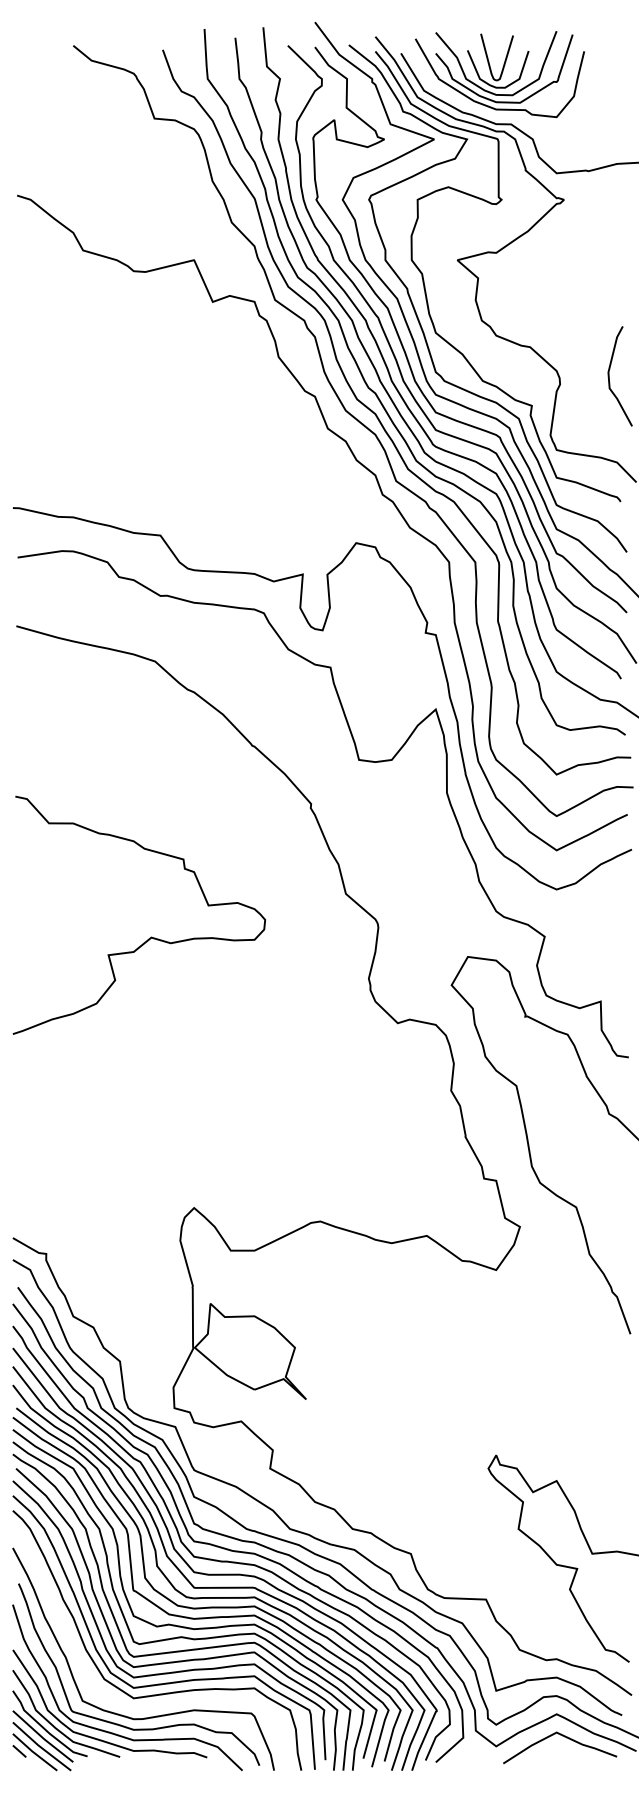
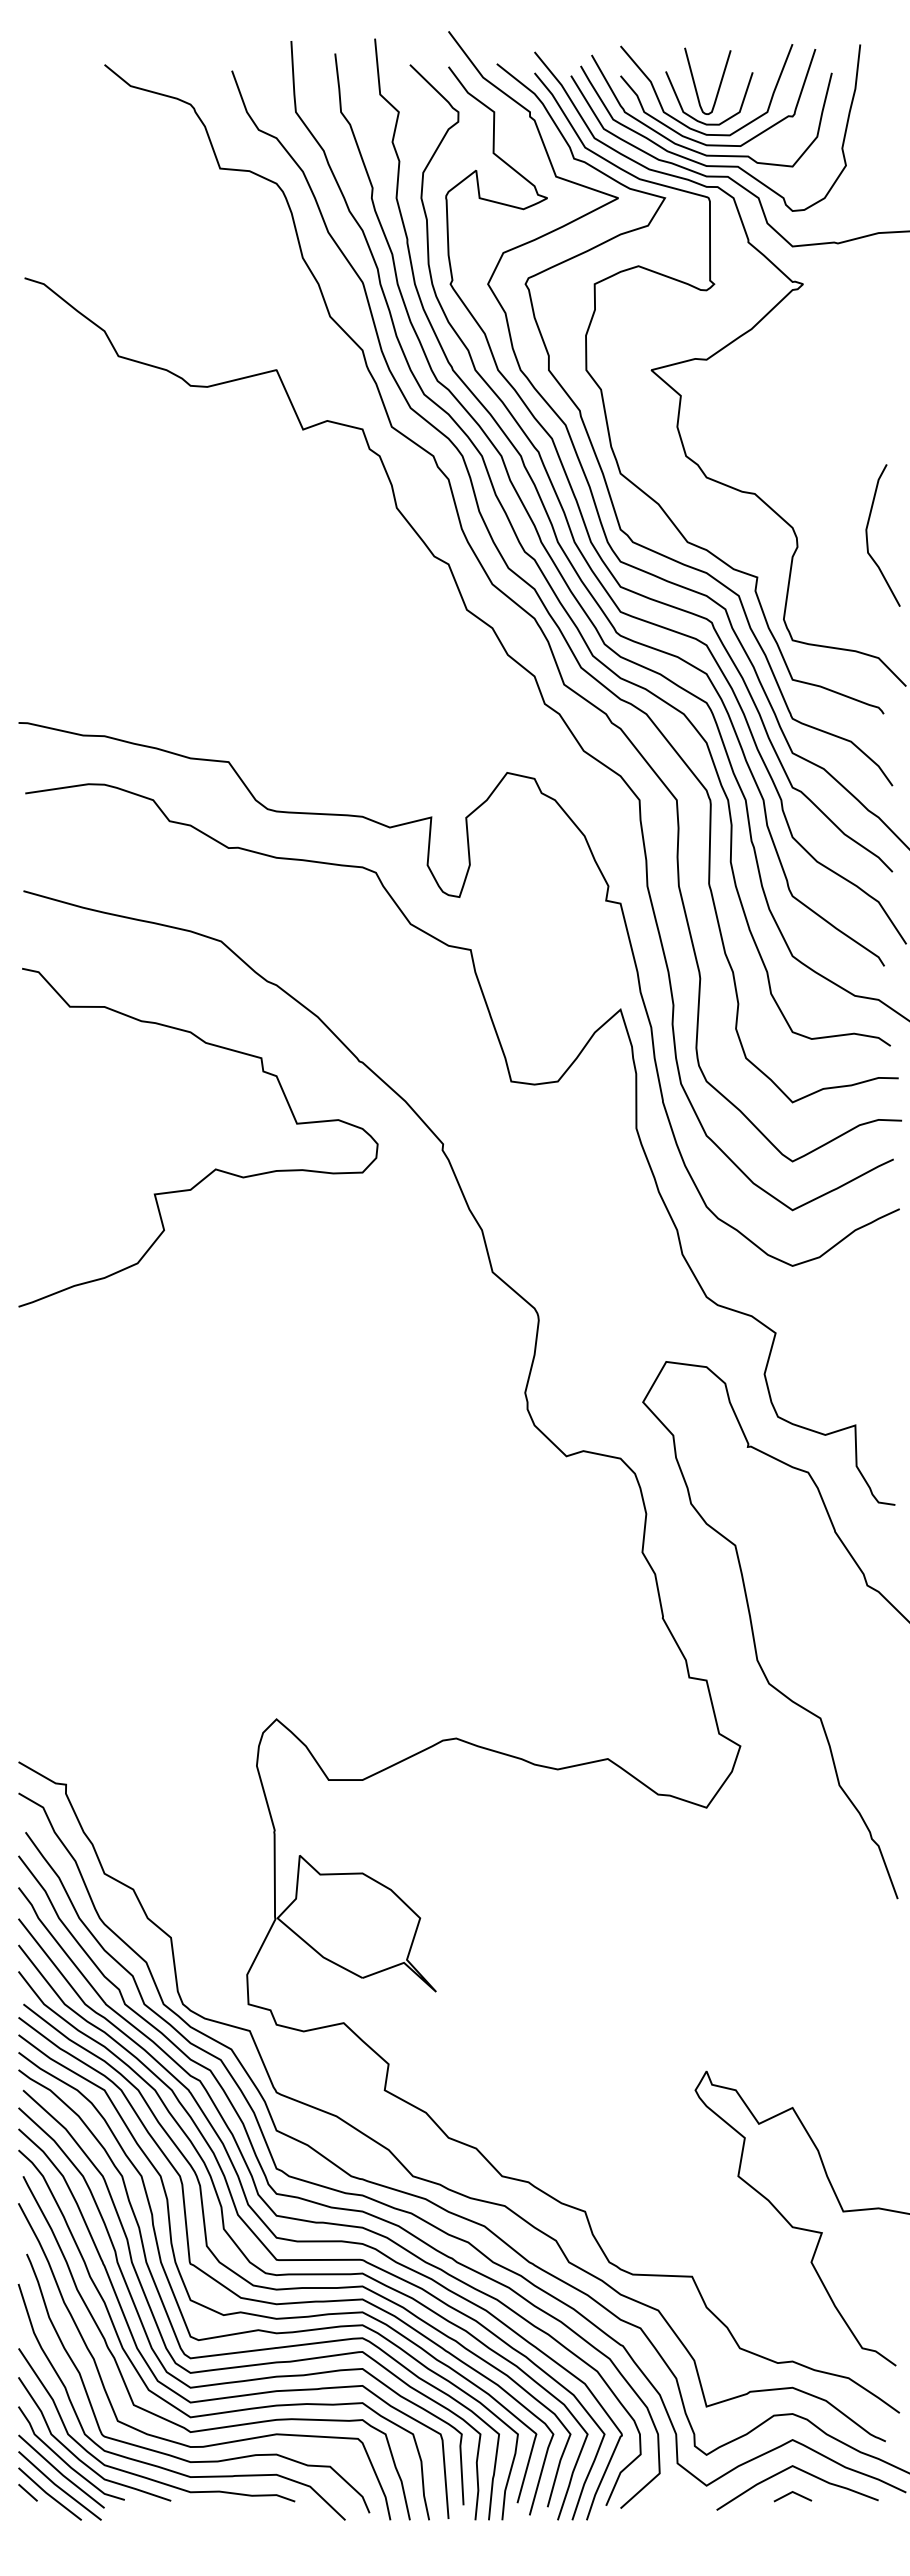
curve: (506, 116) -> (720, 165), added
curve: (151, 936) -> (215, 1168), moved
curve: (159, 1704) -> (227, 2425), added
line: (555, 1752) -> (790, 2494), added

